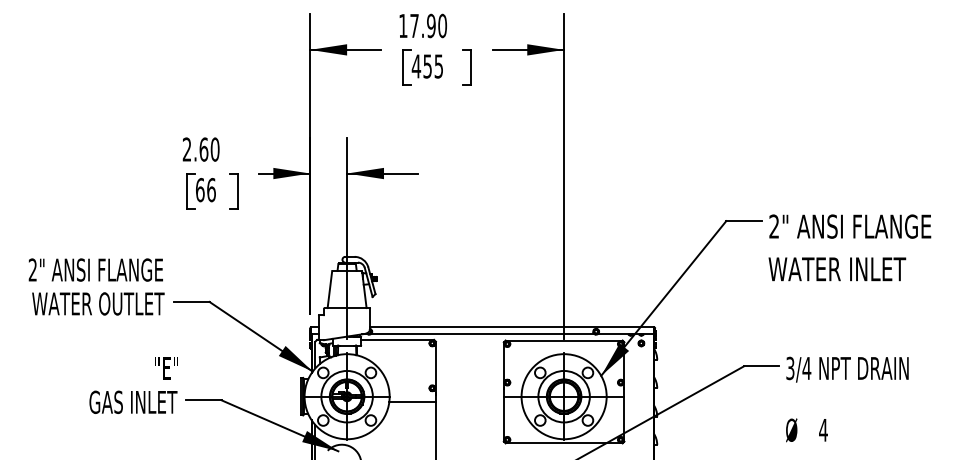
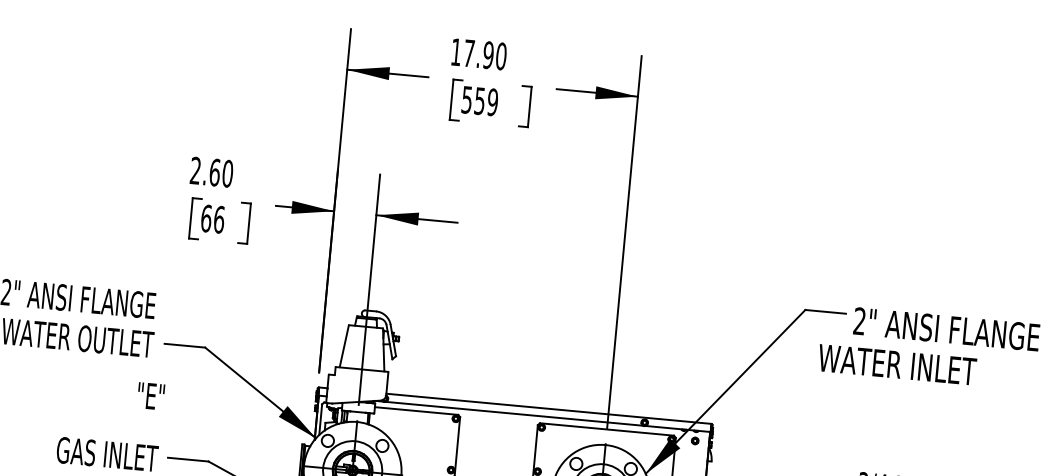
text: (427, 66) -> (479, 101), 455 -> 559
text: (837, 269) -> (897, 365), moved
text: (166, 368) -> (150, 396), moved

